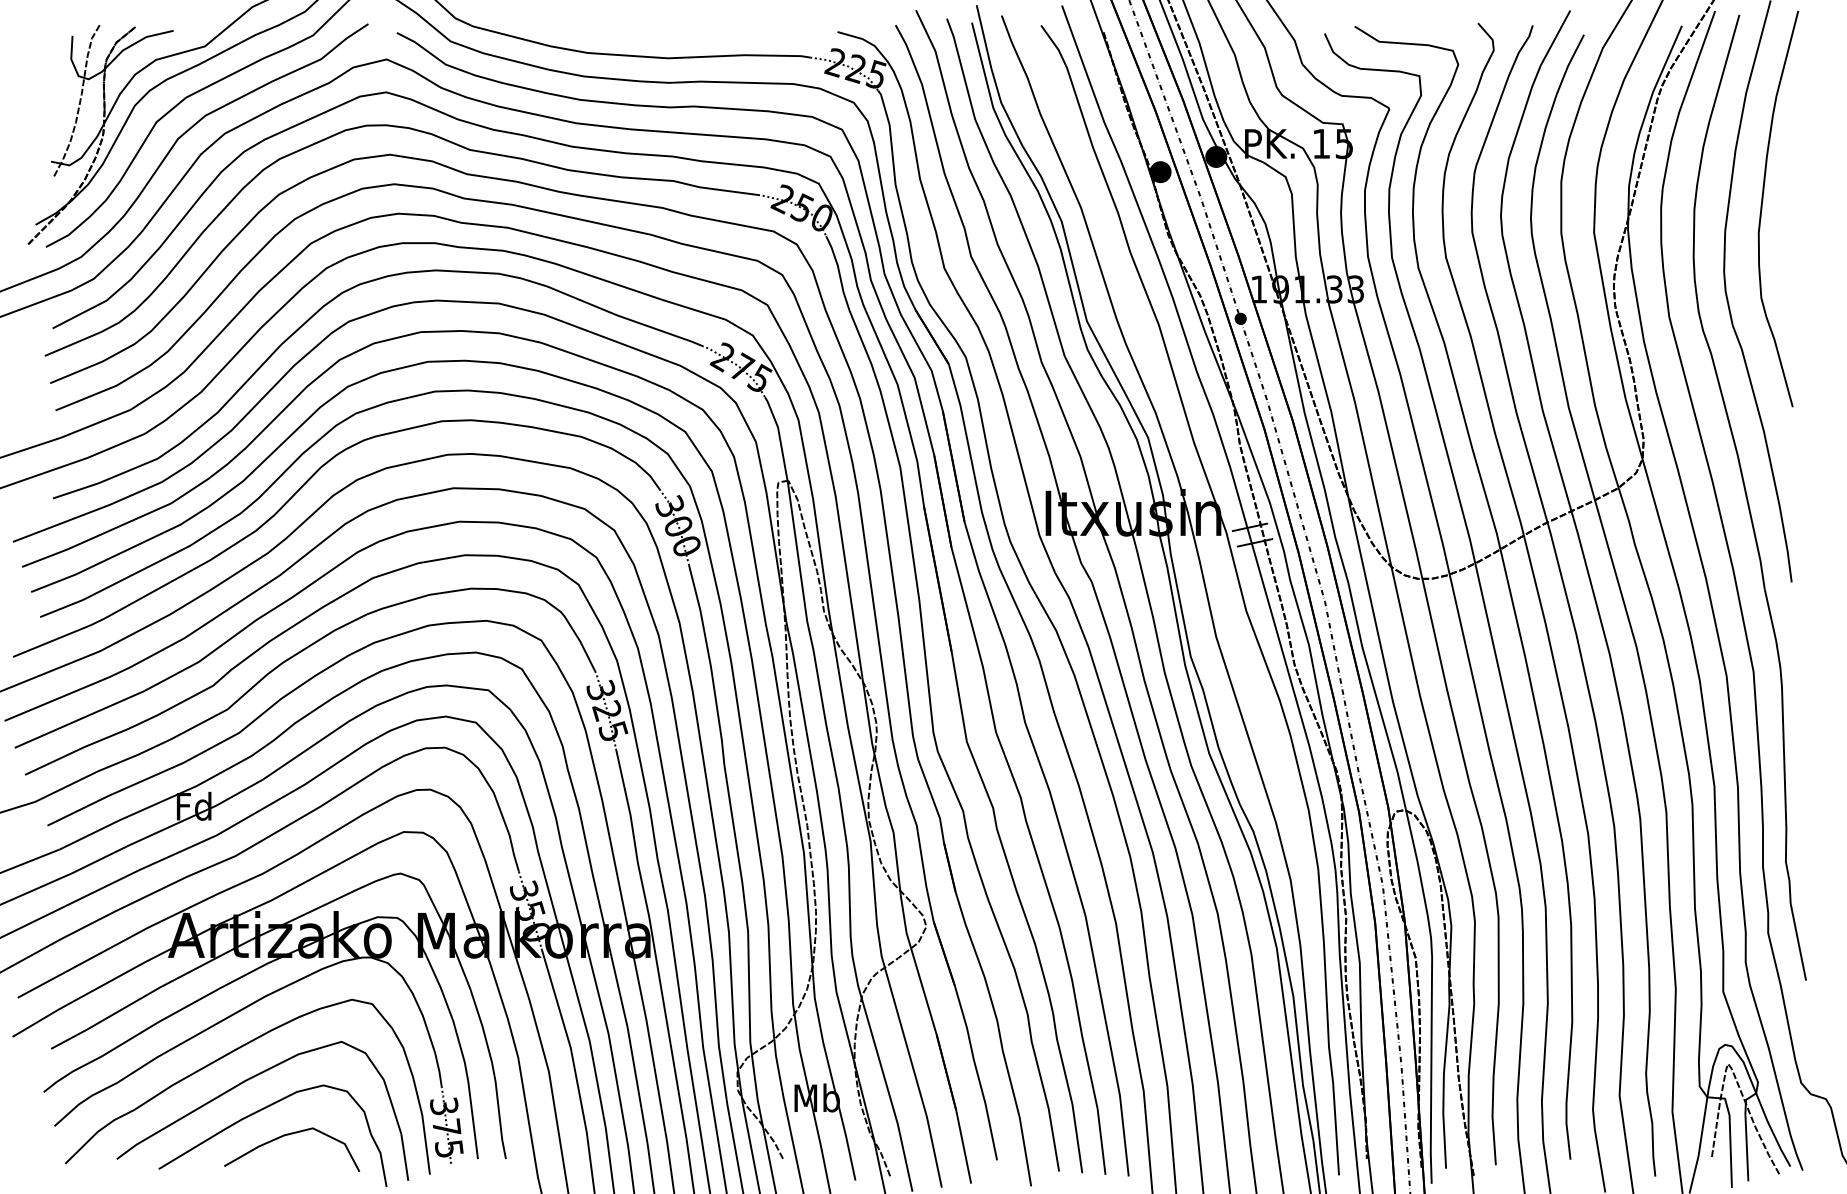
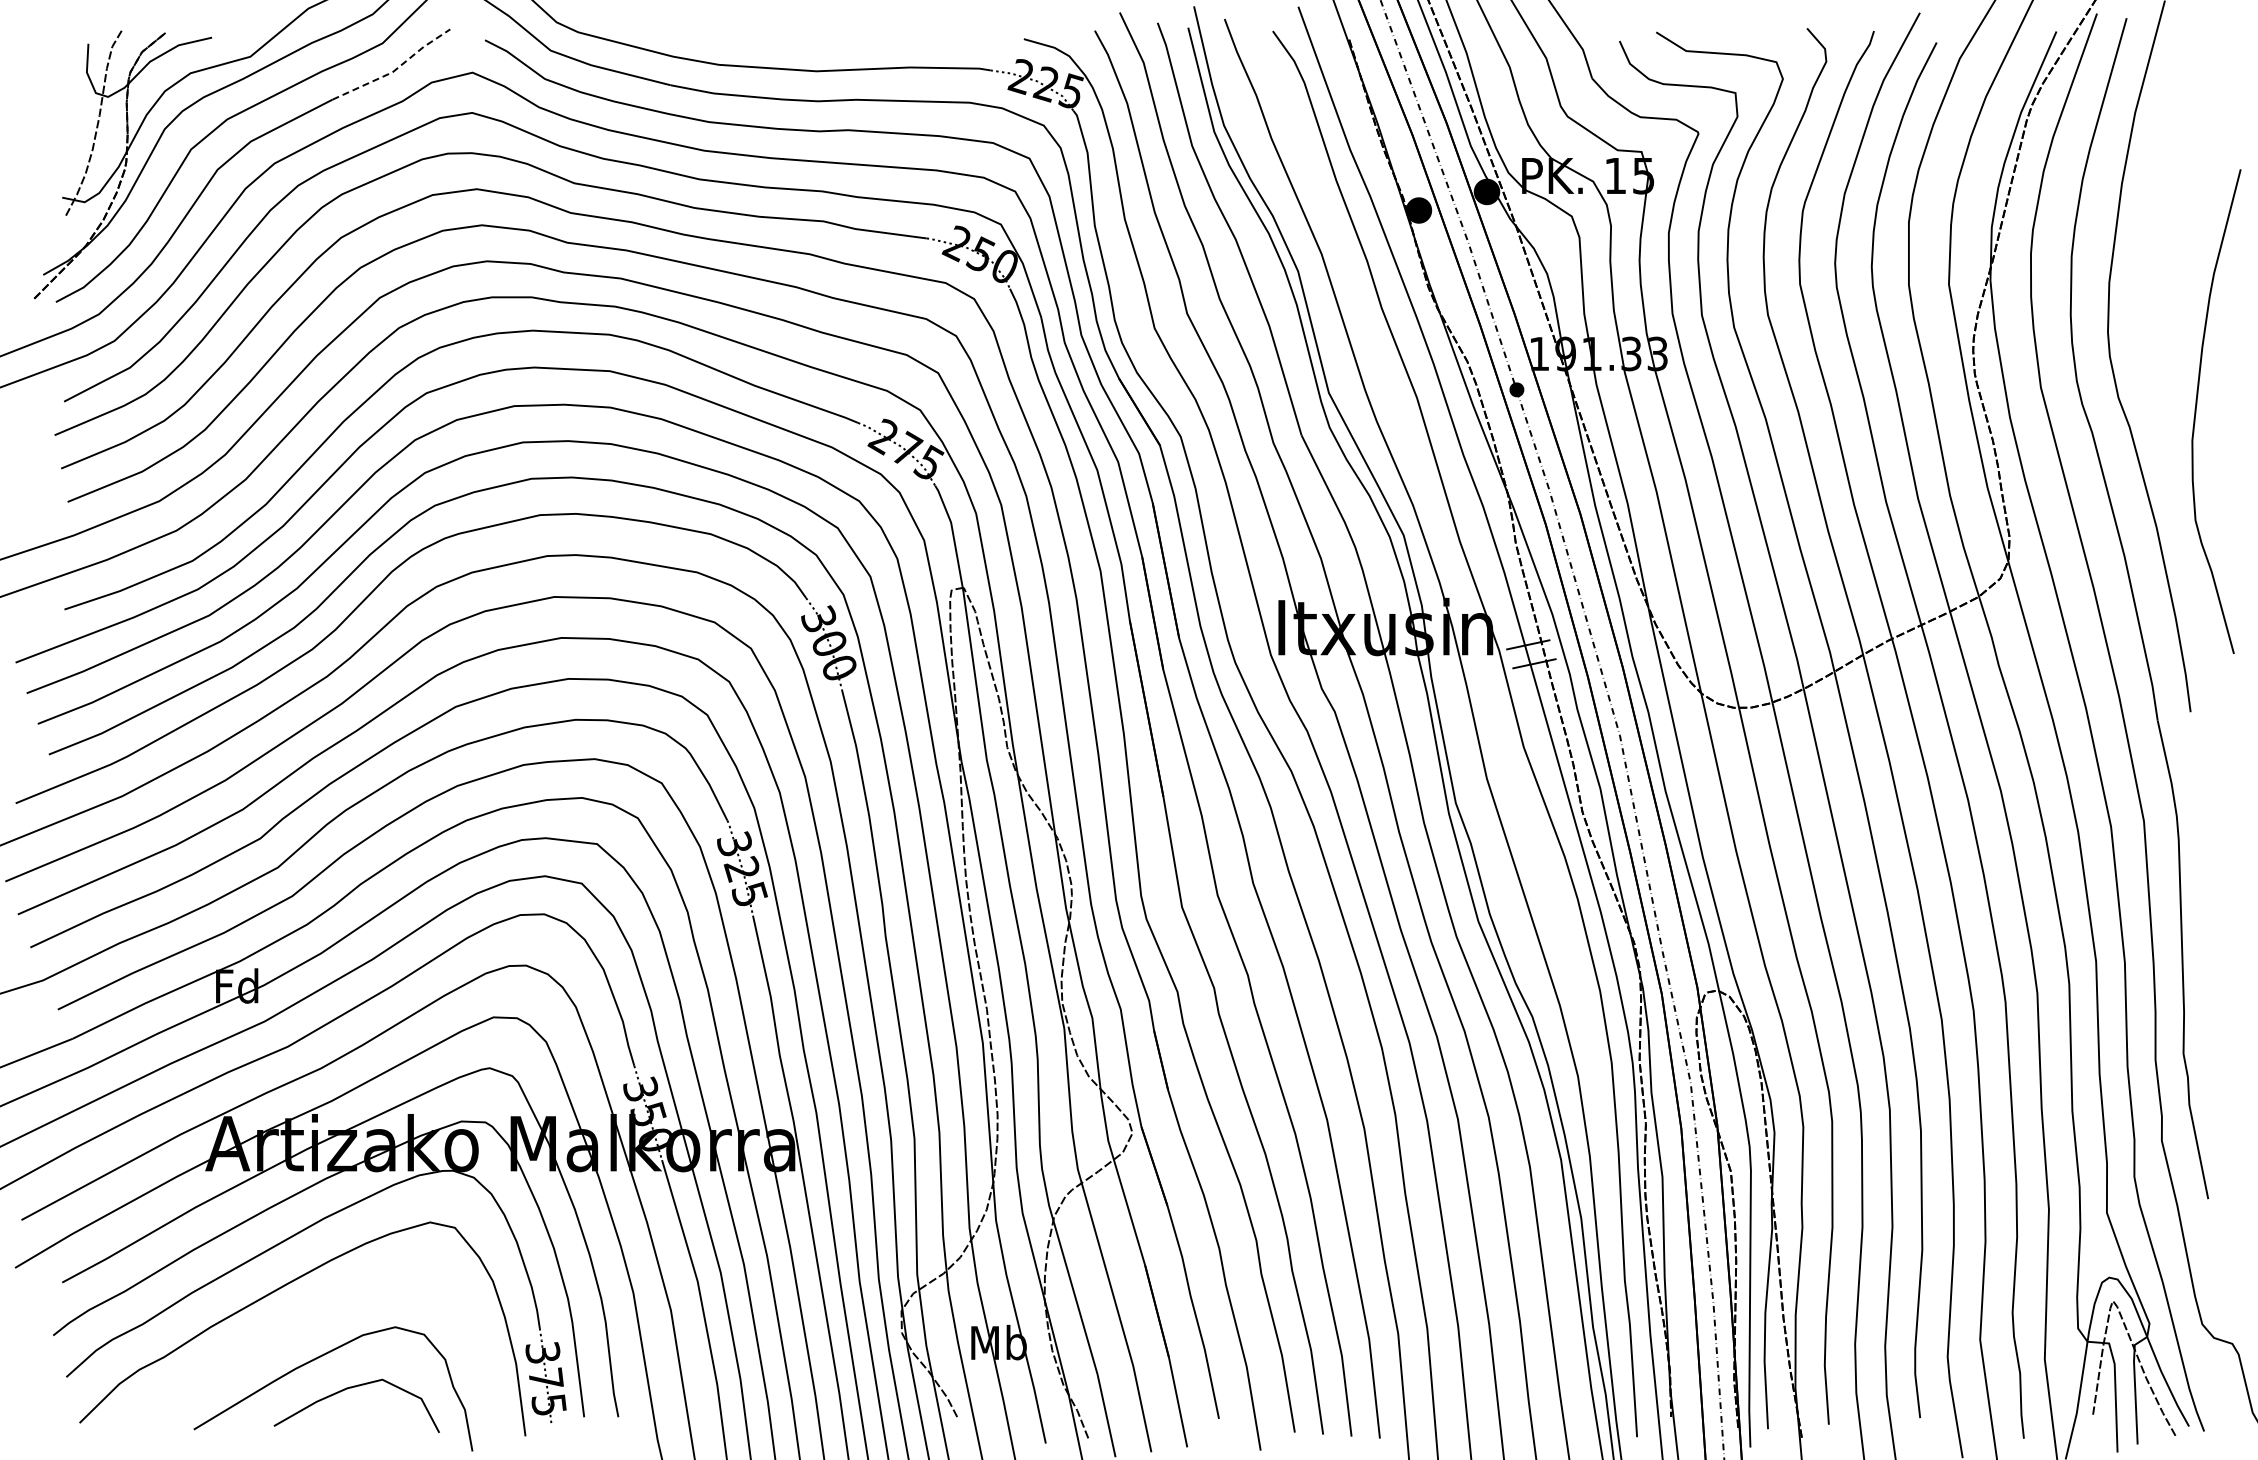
line: (323, 56) -> (395, 69), solid -> dashed
curve: (1762, 208) -> (2196, 411), moved
curve: (243, 1083) -> (297, 1324), removed

